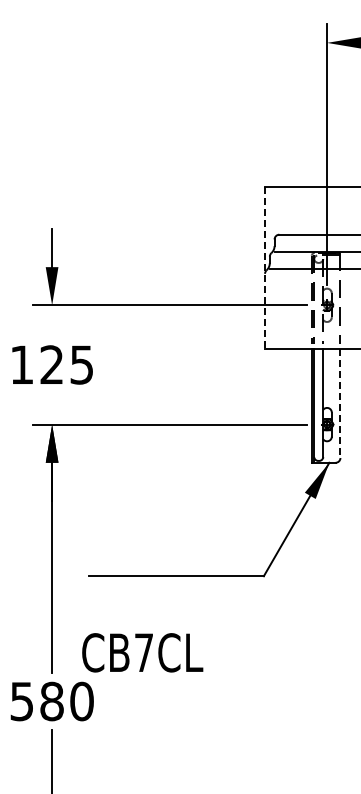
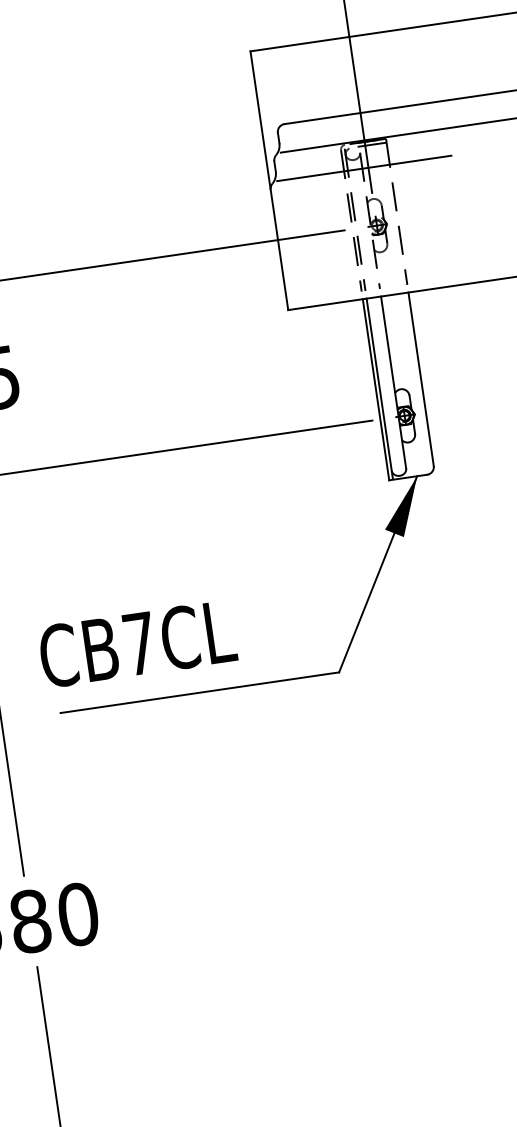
line: (265, 268) -> (270, 181), dashed -> solid
line: (340, 404) -> (421, 380), dashed -> solid
text: (142, 652) -> (137, 643), moved

